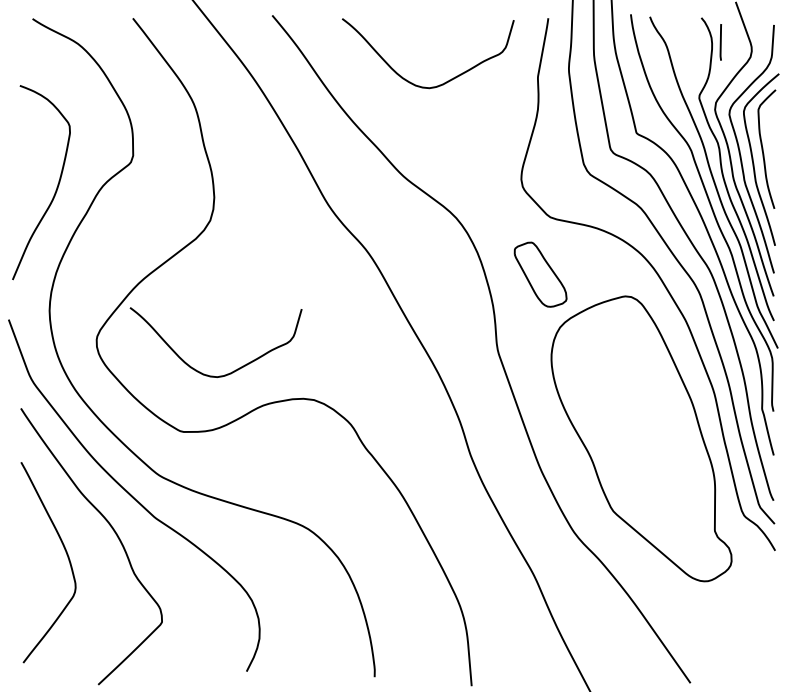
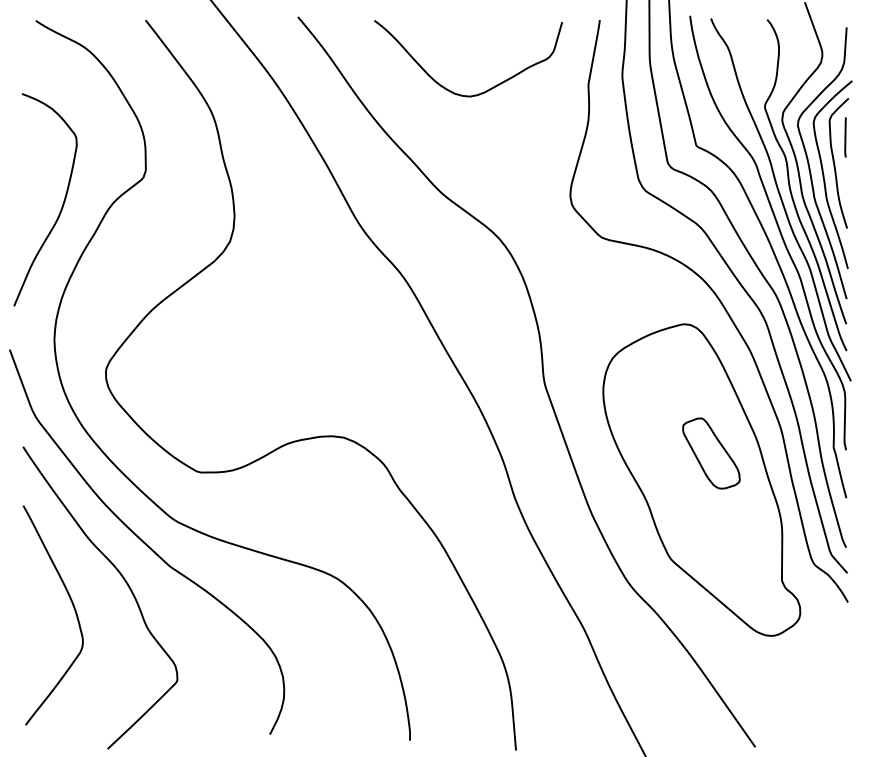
line: (720, 42) -> (845, 137), moved
part: (540, 274) -> (711, 453), moved
curve: (200, 371) -> (219, 406), removed

